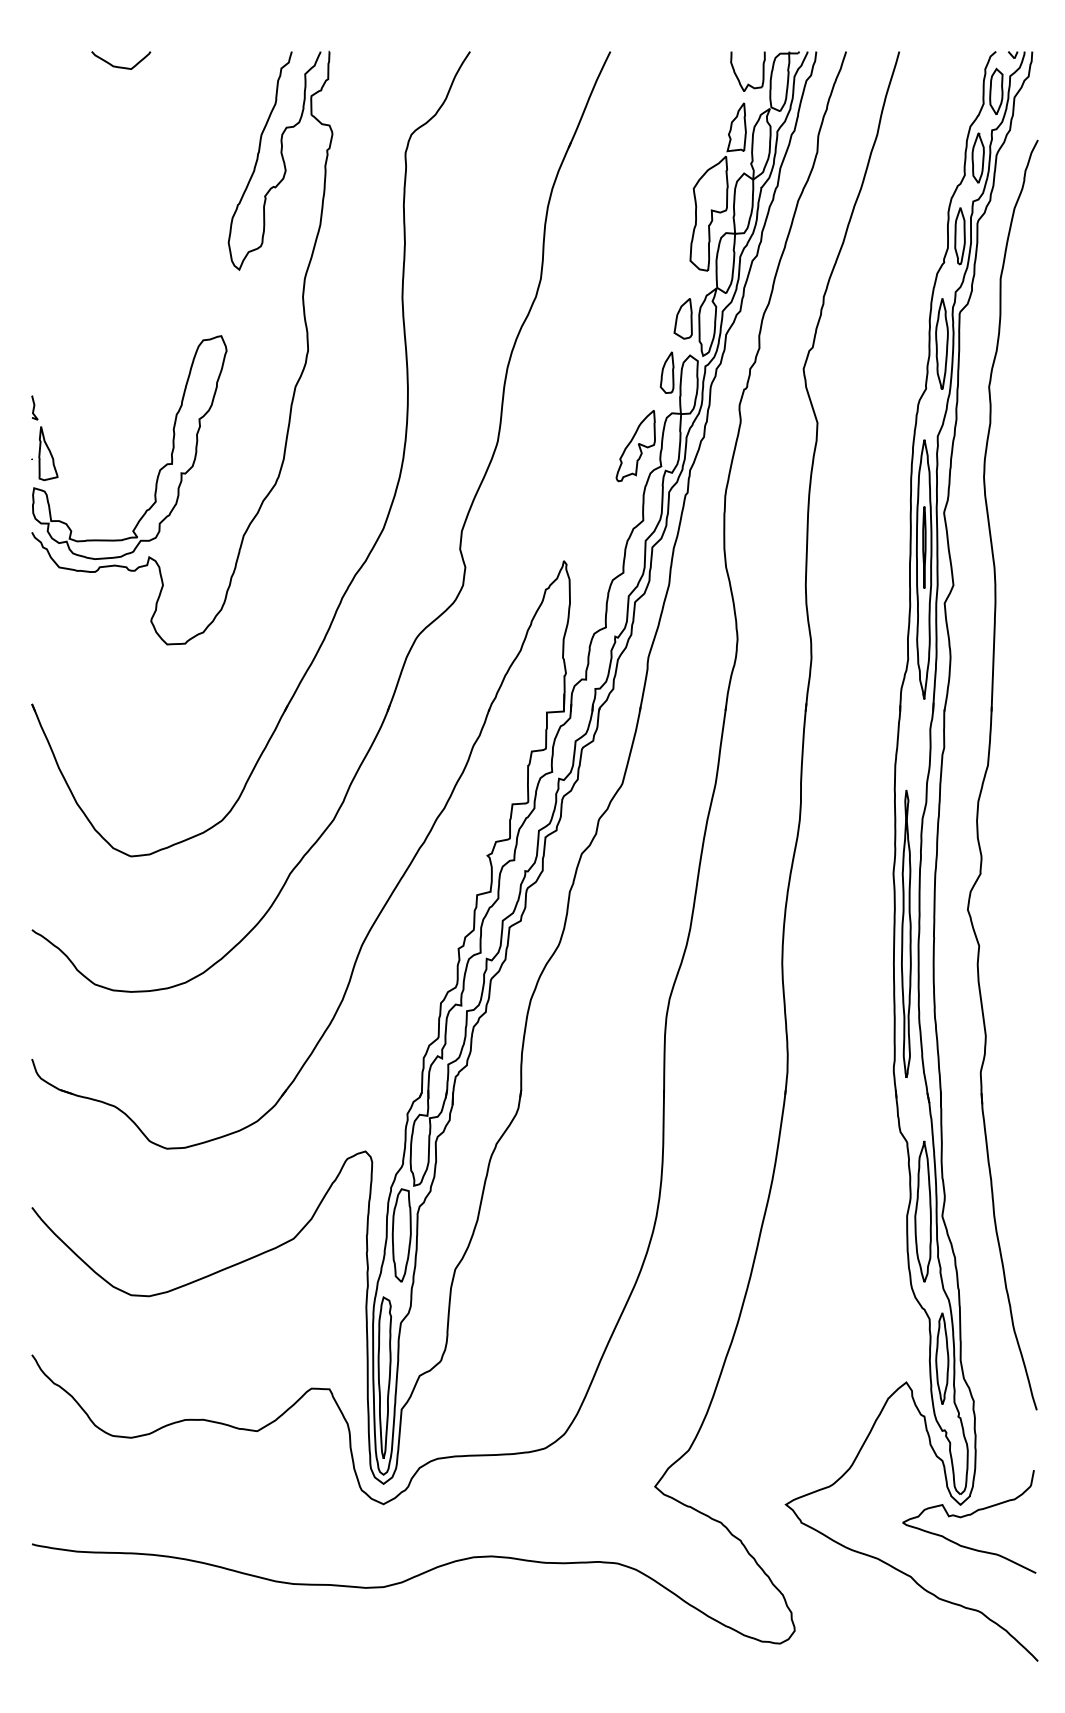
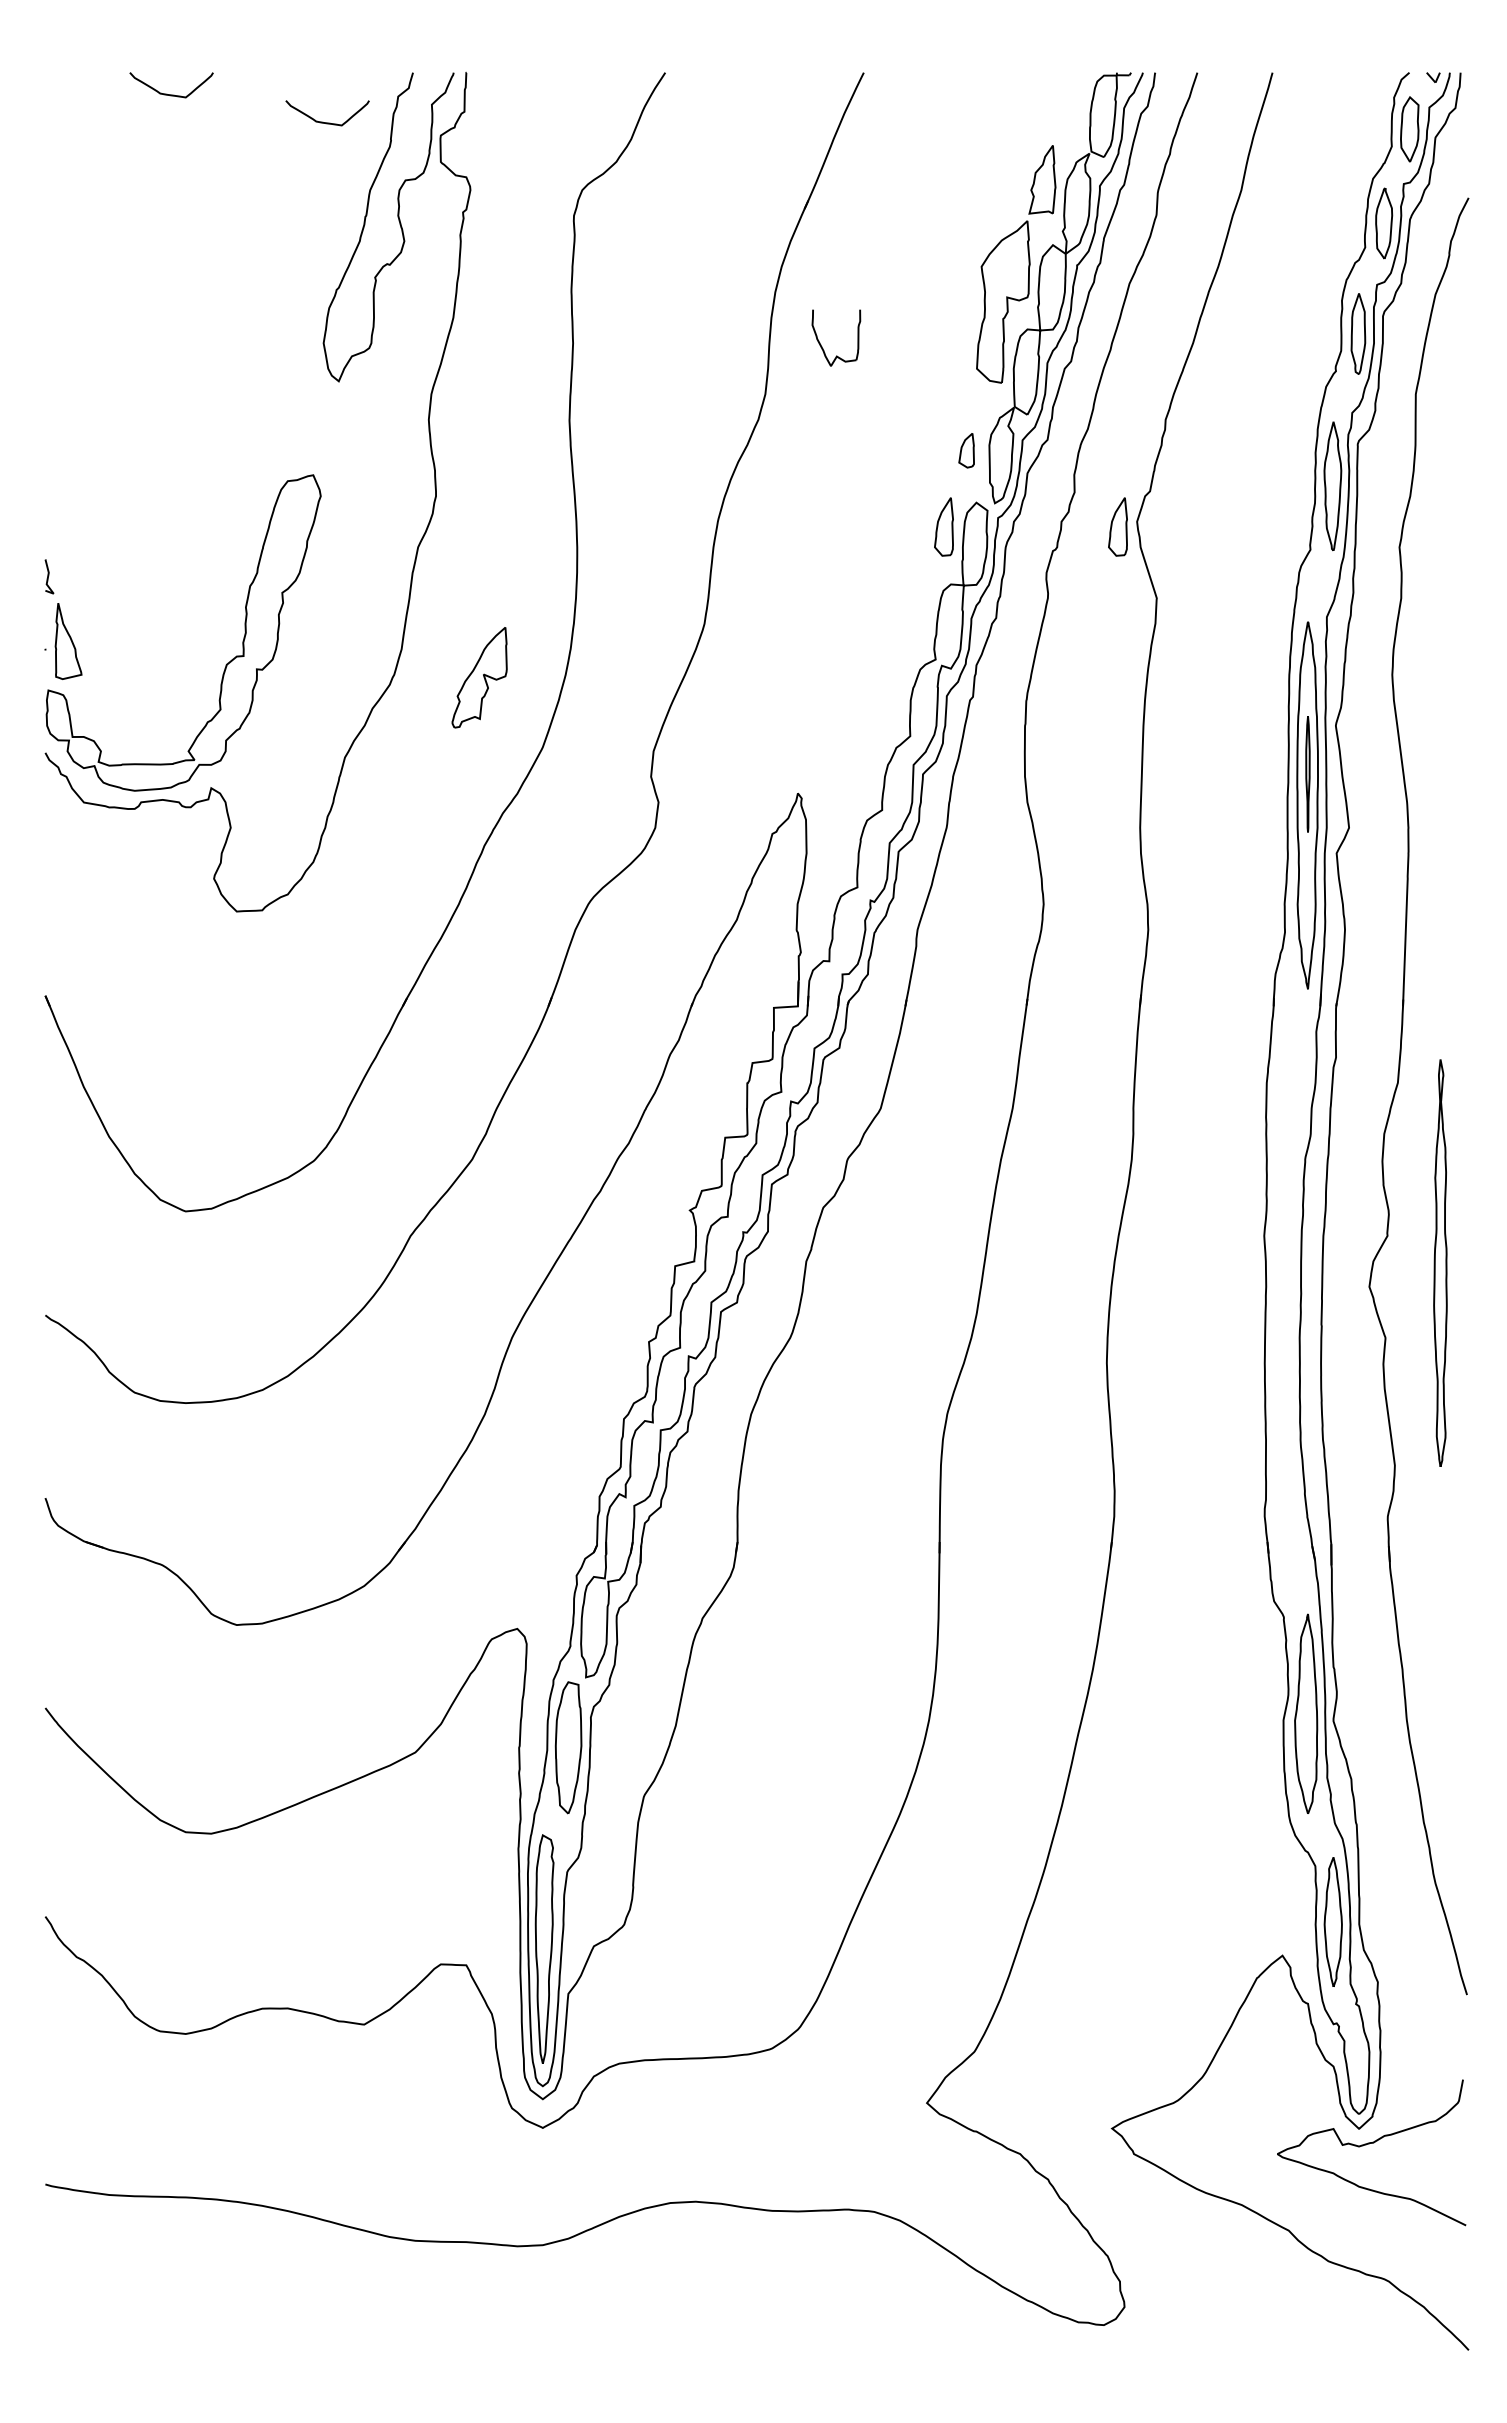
part: (737, 76) -> (821, 344), moved
curve: (228, 86) -> (323, 121), added
part: (683, 318) -> (966, 450), size x0.6
part: (789, 372) -> (1117, 526), added
part: (635, 445) -> (479, 677), moved
part: (906, 933) -> (1440, 1262), moved

